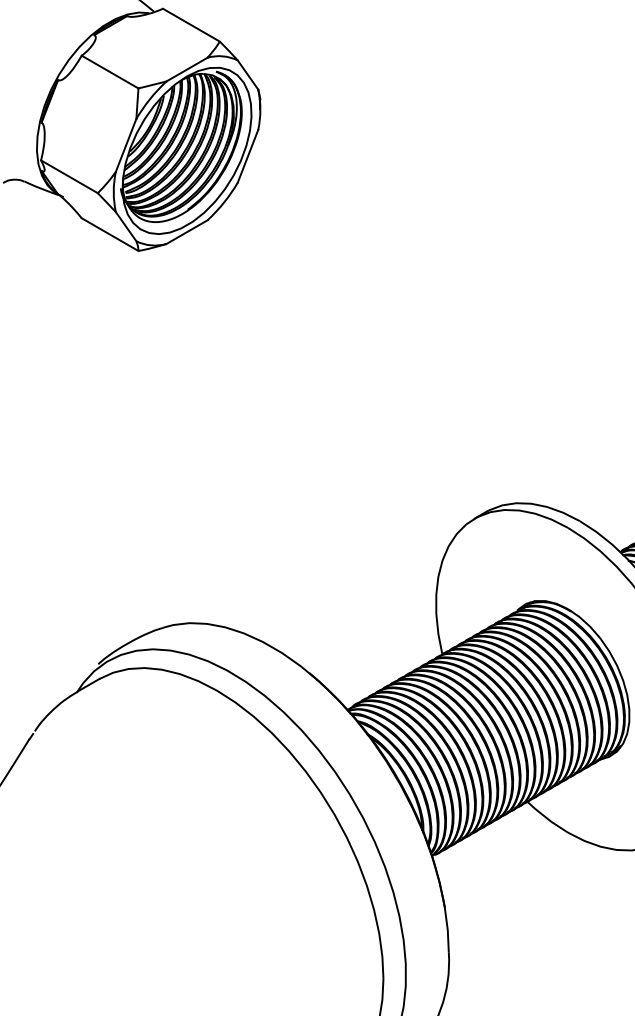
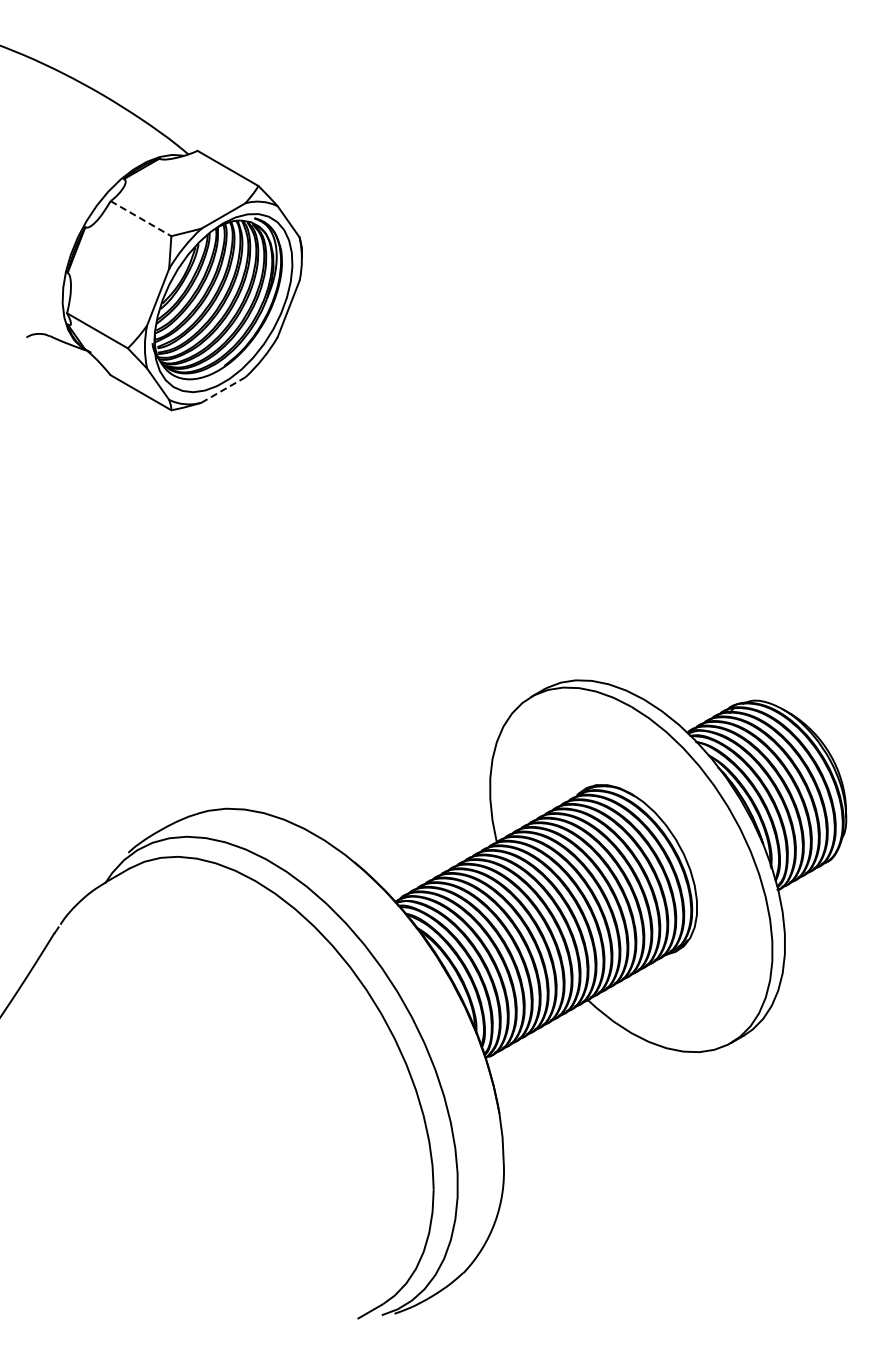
line: (110, 71) -> (141, 218), solid -> dashed
line: (187, 231) -> (223, 389), solid -> dashed

